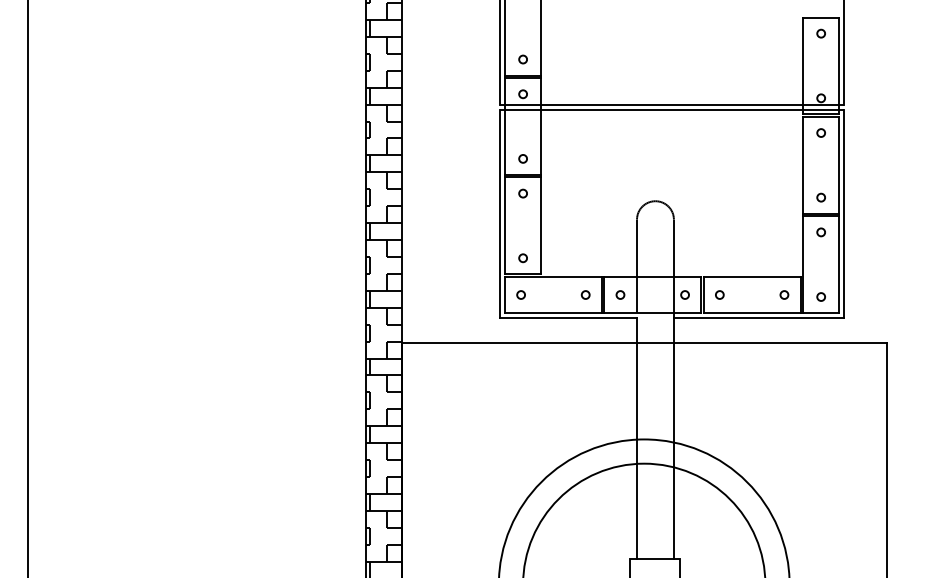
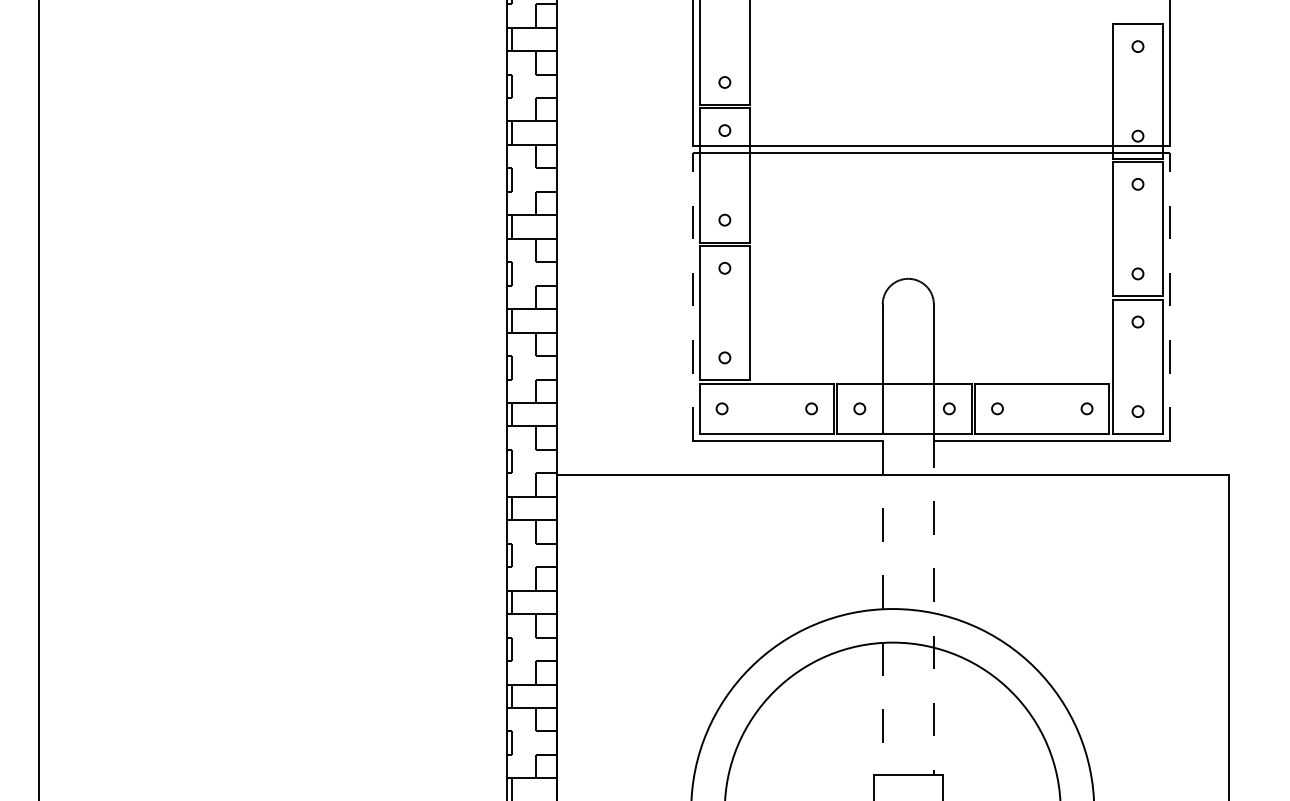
line: (499, 213) -> (692, 296), solid -> dashed
line: (843, 213) -> (1169, 296), solid -> dashed
line: (673, 436) -> (933, 604), solid -> dashed
line: (636, 438) -> (882, 607), solid -> dashed

